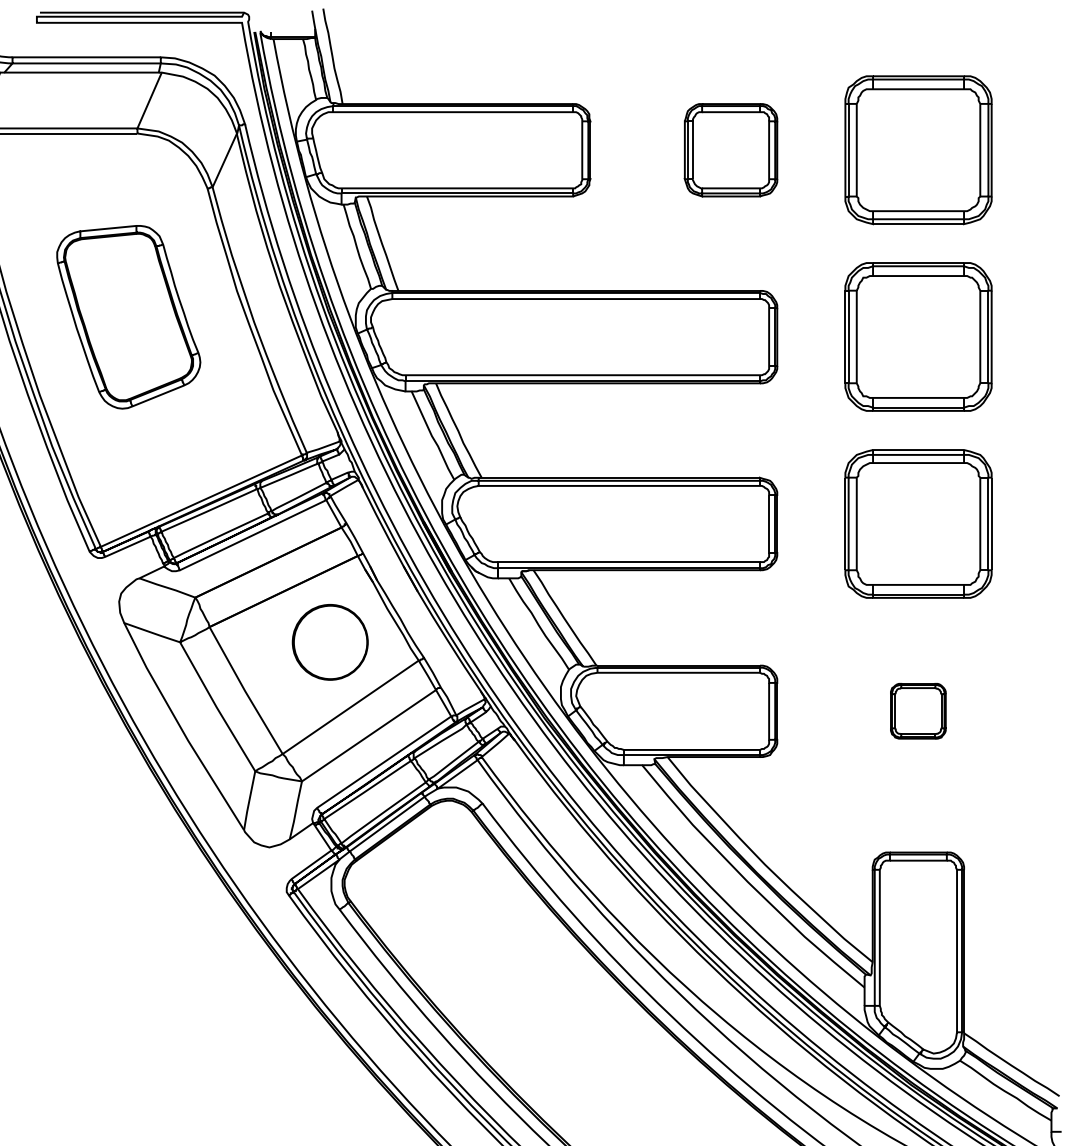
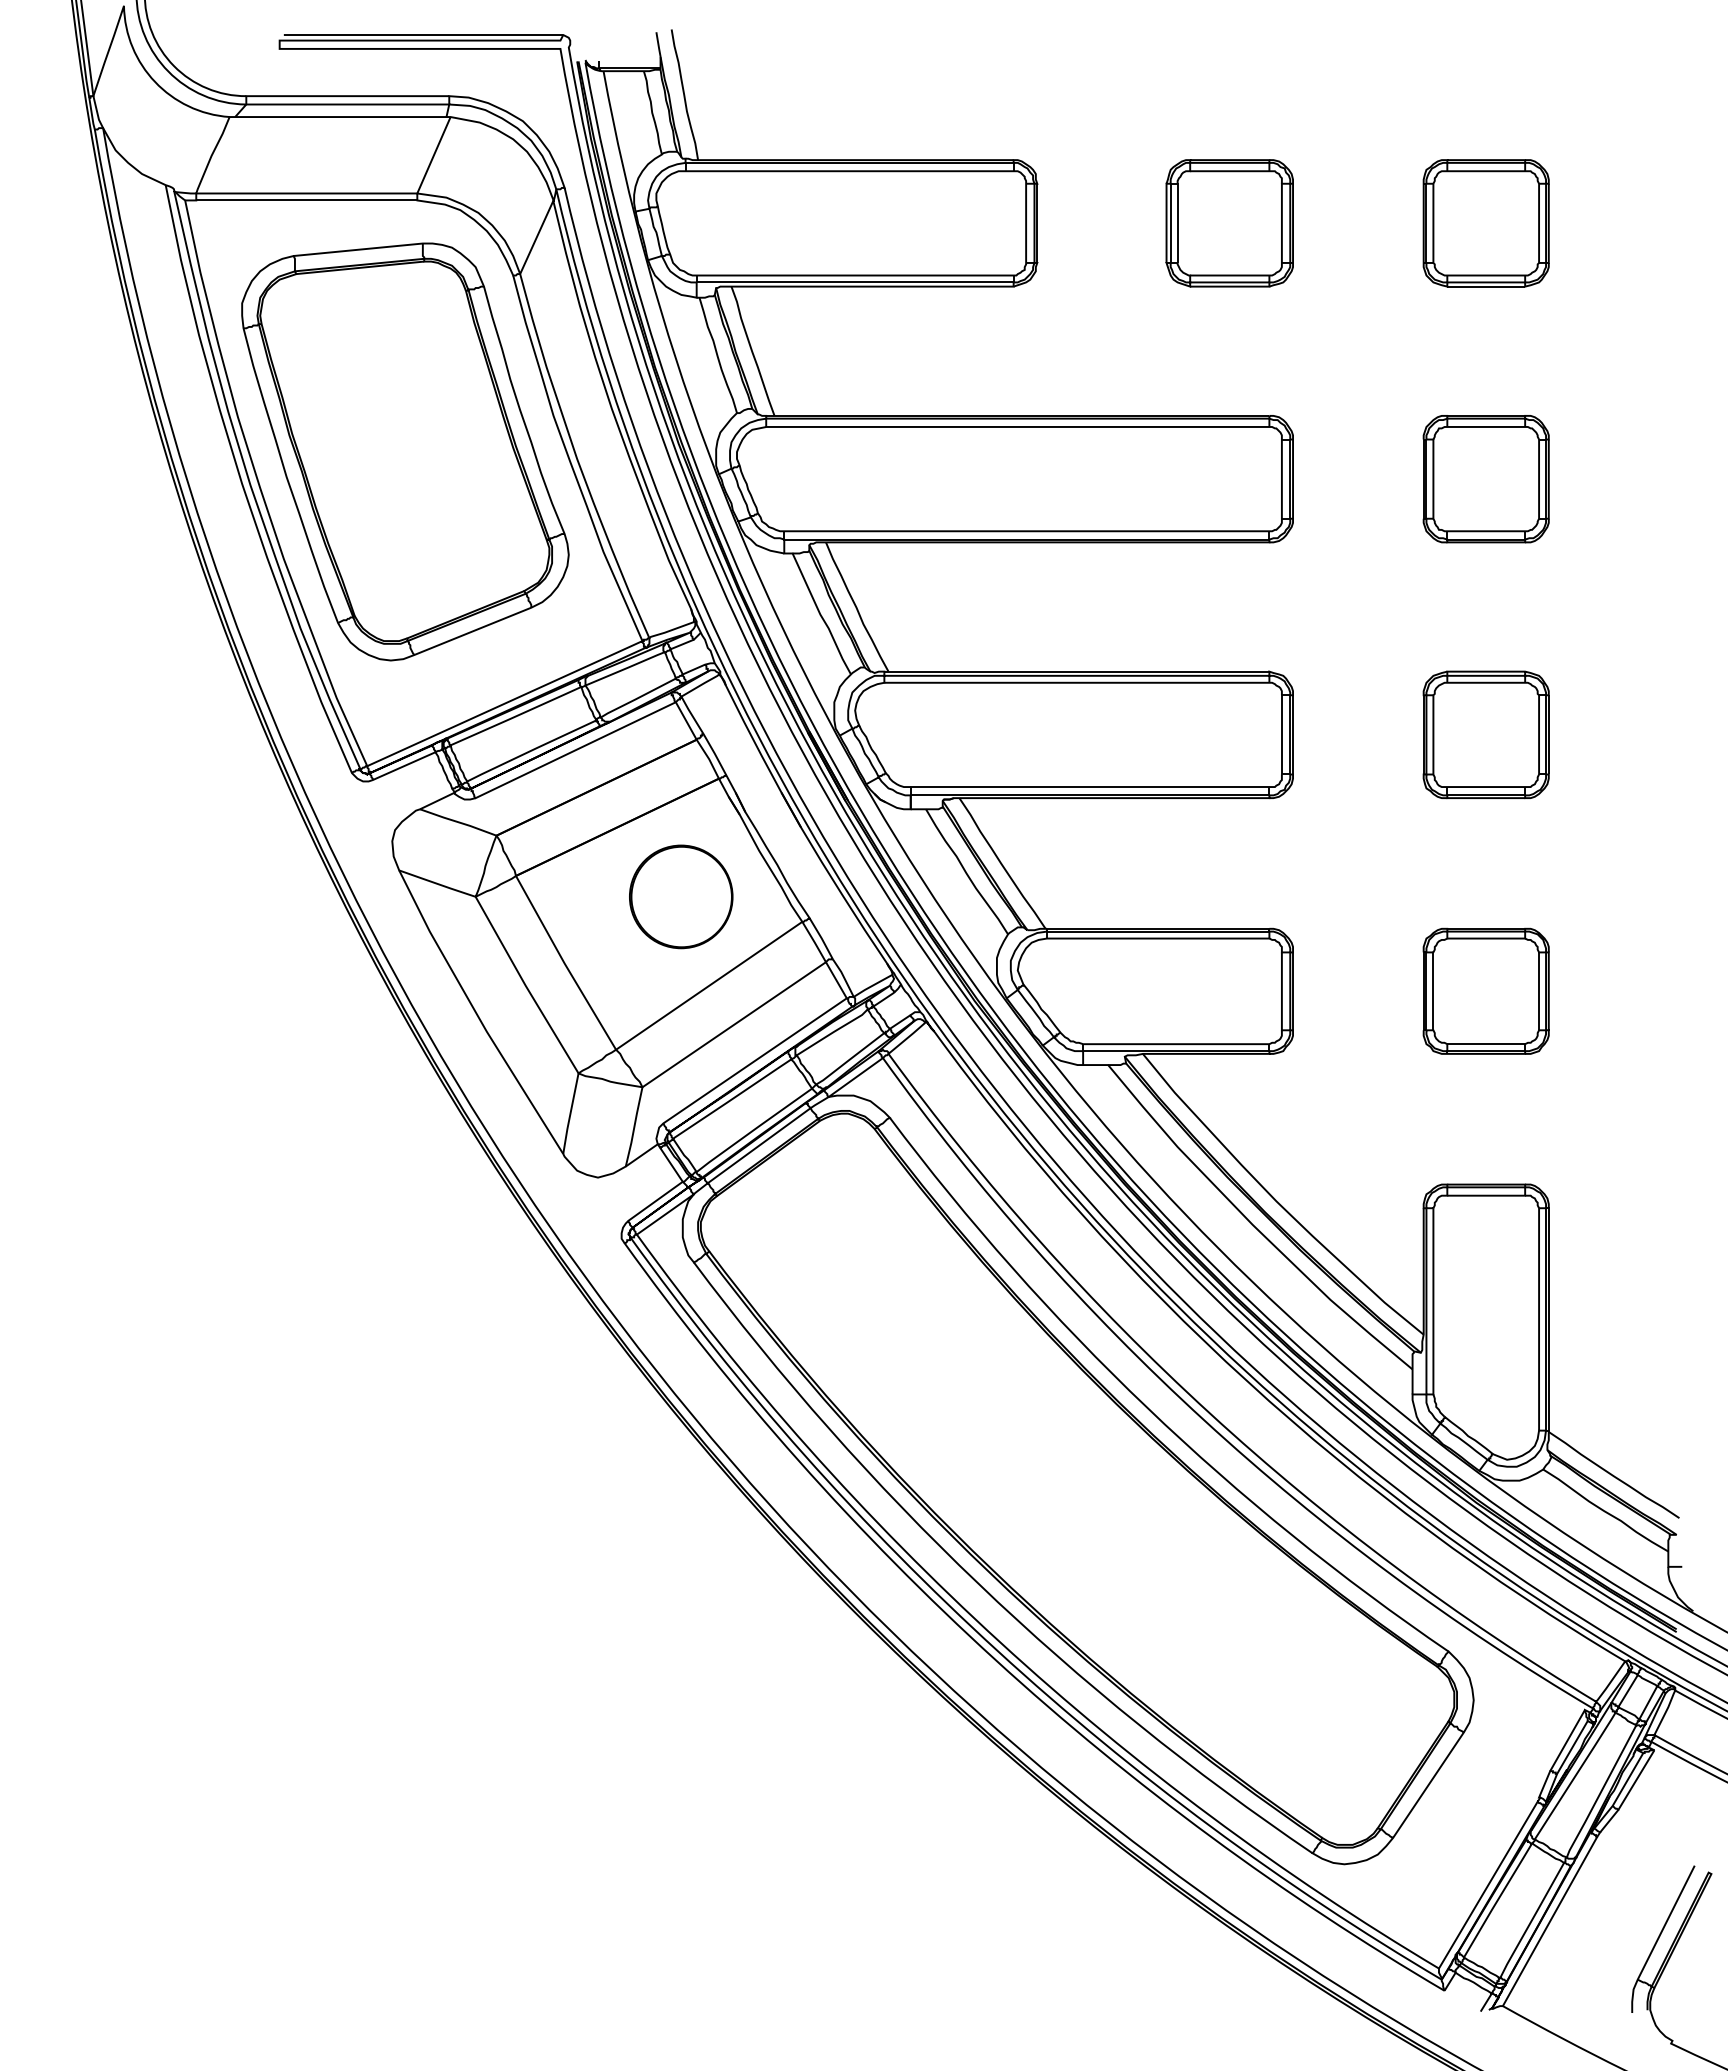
part: (917, 150) -> (1485, 223), size x0.62
part: (128, 316) -> (405, 451), size x1.67
part: (917, 337) -> (1485, 479), size x0.62
part: (917, 523) -> (1485, 734), size x0.62
part: (917, 710) -> (1485, 990), size x1.67

